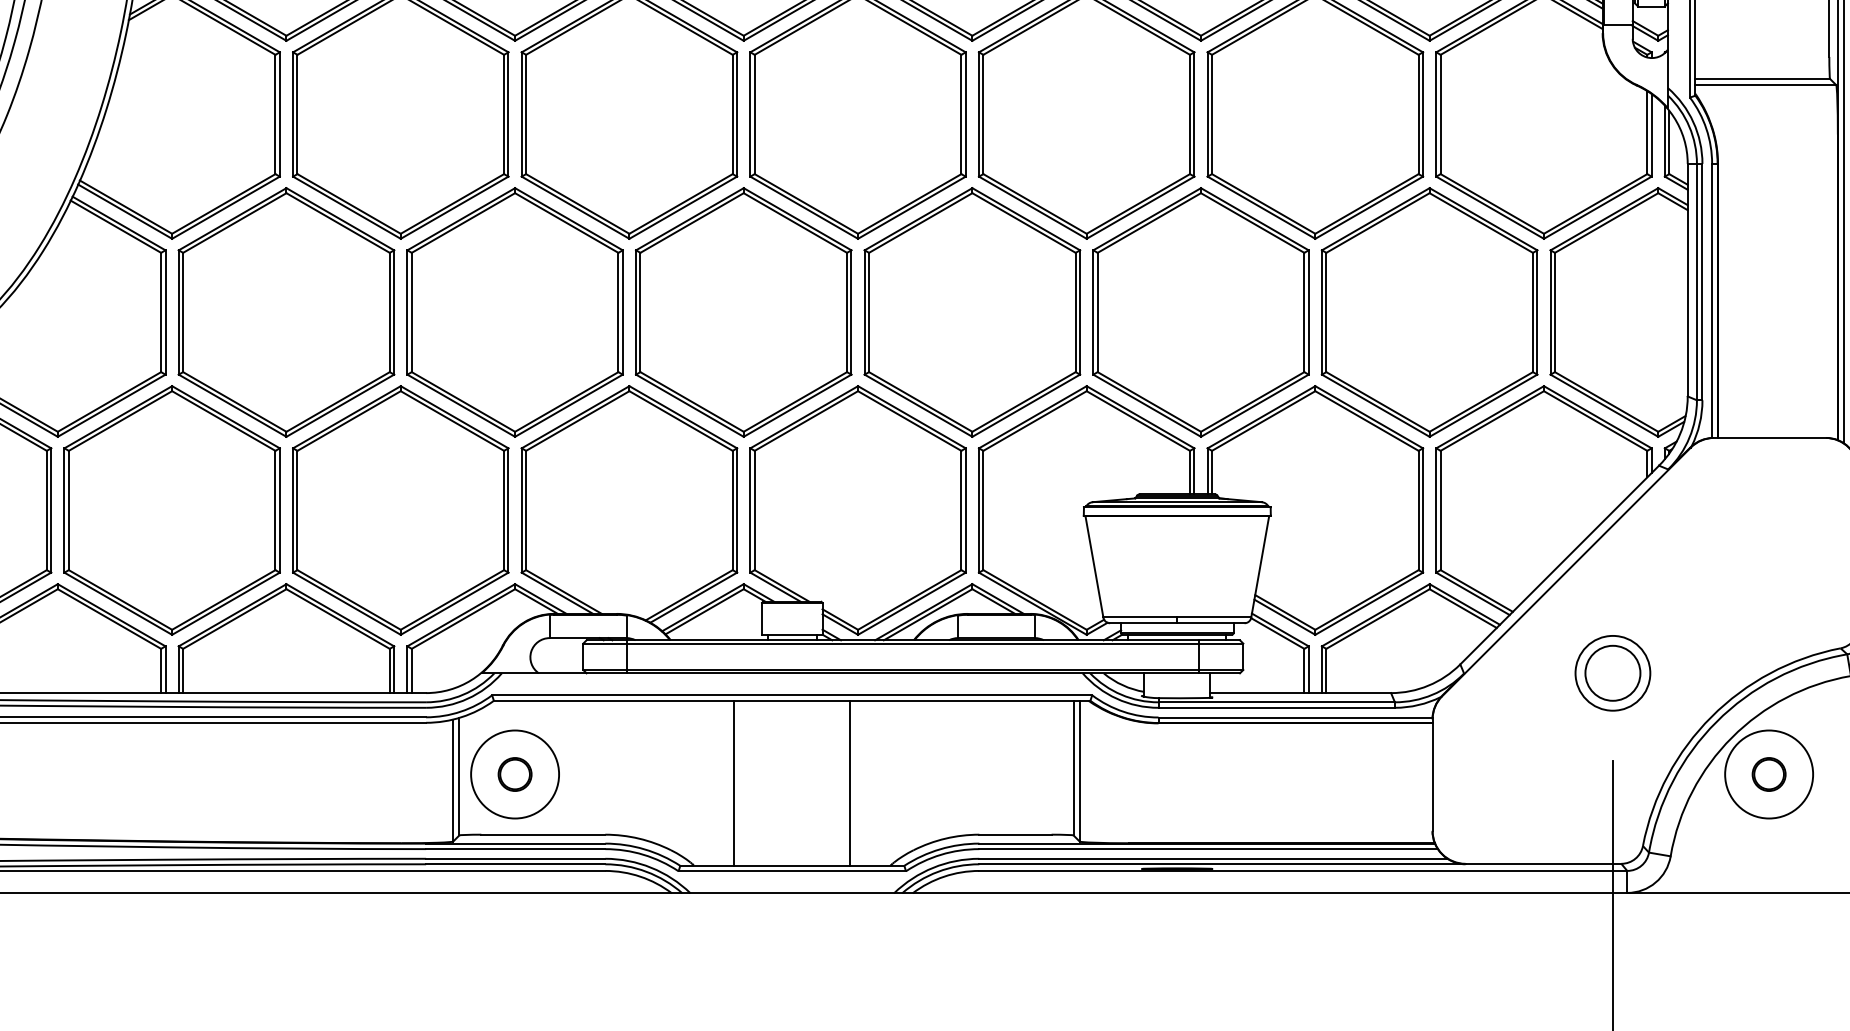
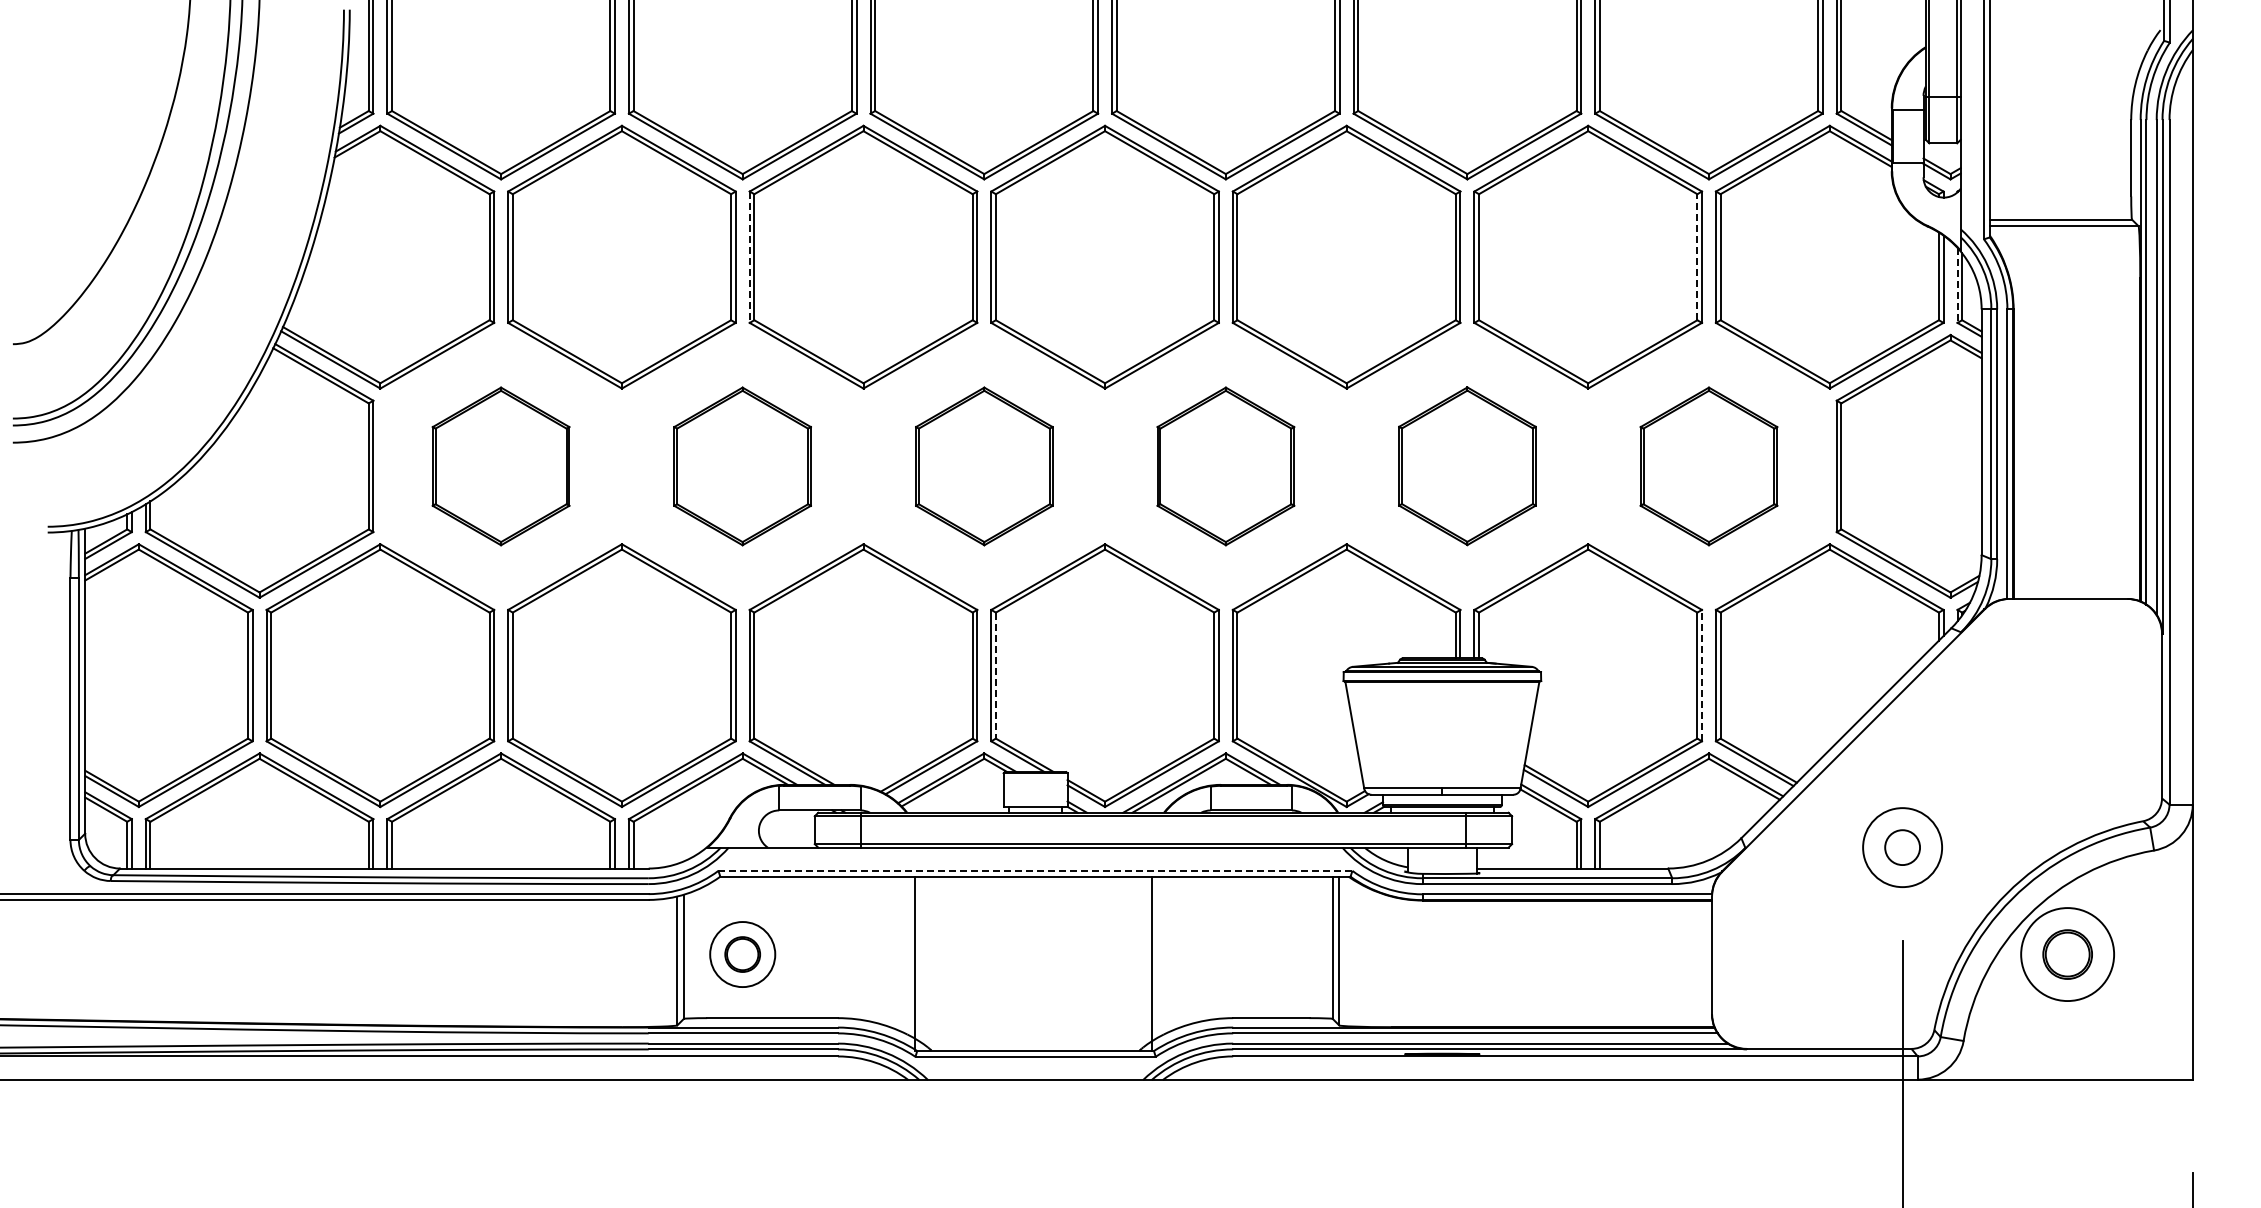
line: (1418, 113) -> (1697, 256), solid -> dashed
line: (521, 114) -> (749, 257), solid -> dashed
line: (1664, 142) -> (1957, 286), solid -> dashed
part: (1201, 311) -> (1467, 465), size x0.6
part: (285, 312) -> (500, 466), size x0.6
part: (514, 312) -> (742, 466), size x0.6
part: (743, 312) -> (984, 466), size x0.6
part: (972, 312) -> (1225, 466), size x0.6
part: (1429, 312) -> (1708, 466), size x0.6
line: (1422, 510) -> (1701, 675), solid -> dashed
line: (754, 511) -> (995, 676), solid -> dashed
circle: (1612, 673) -> (1902, 847), size x0.6
line: (792, 694) -> (1035, 870), solid -> dashed
circle: (514, 774) -> (742, 954), size x0.7
part: (1769, 774) -> (2067, 954), size x1.4
line: (734, 782) -> (915, 963), moved
line: (849, 782) -> (1151, 963), moved

